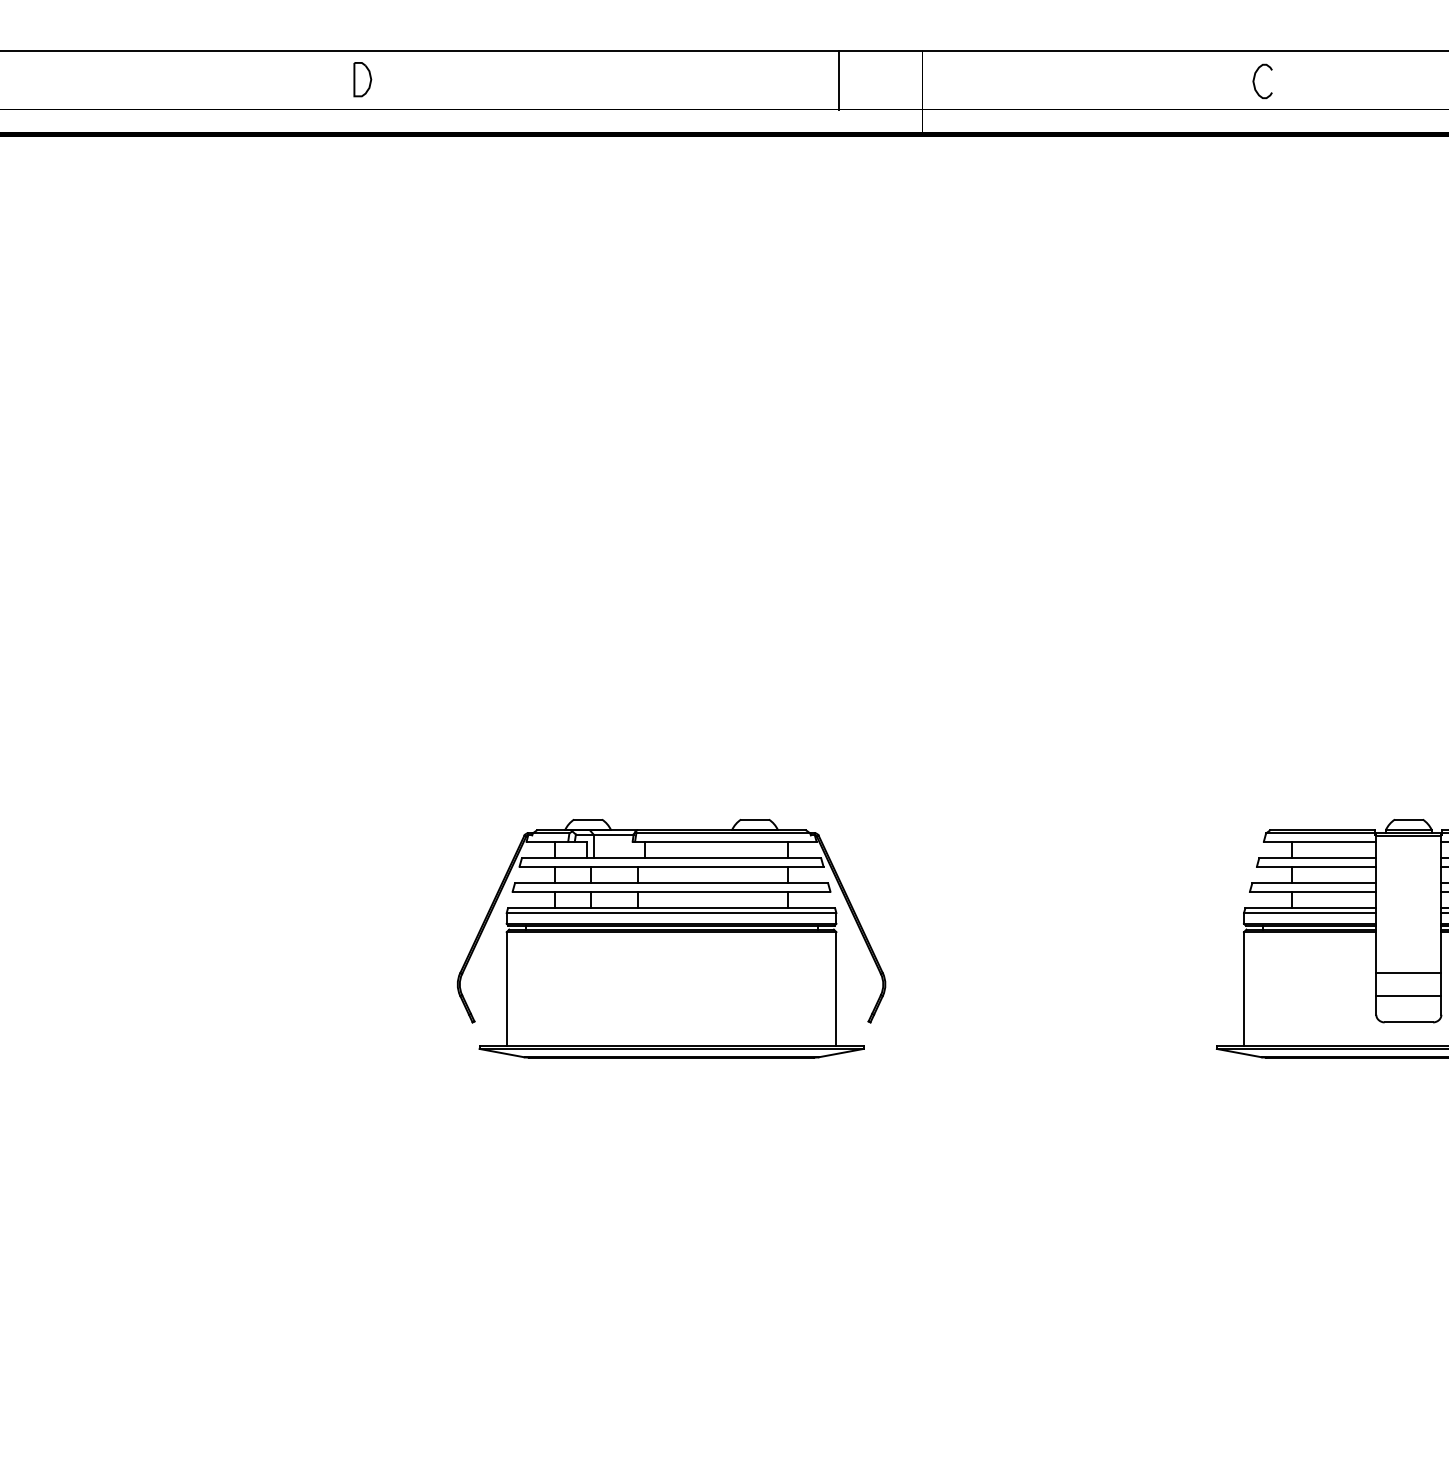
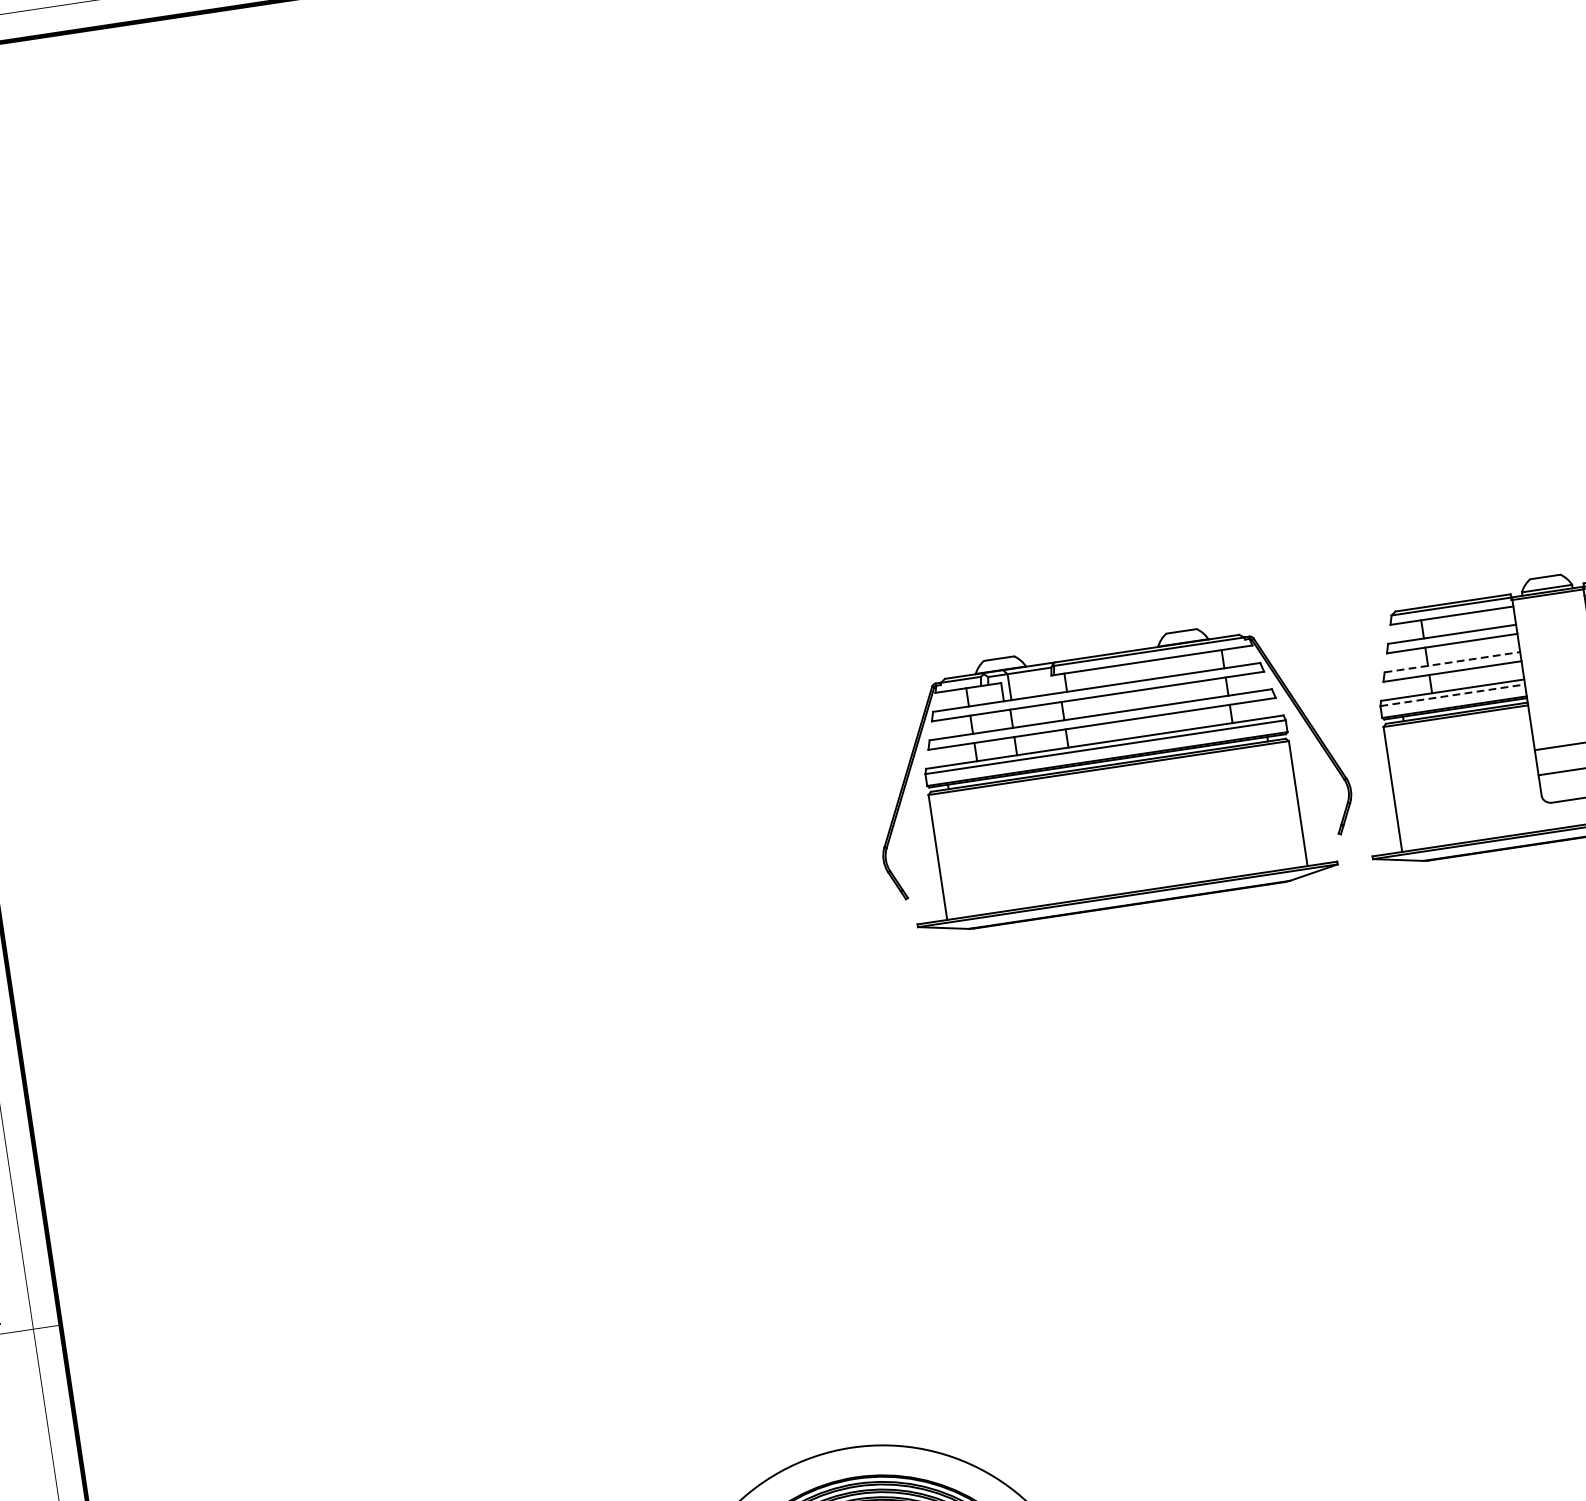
line: (1314, 883) -> (1452, 662), solid -> dashed
line: (1310, 913) -> (1453, 695), solid -> dashed
part: (671, 938) -> (1109, 775), moved

